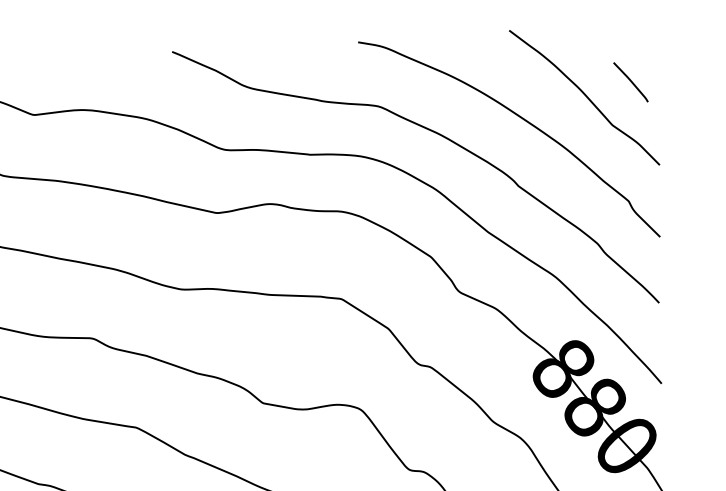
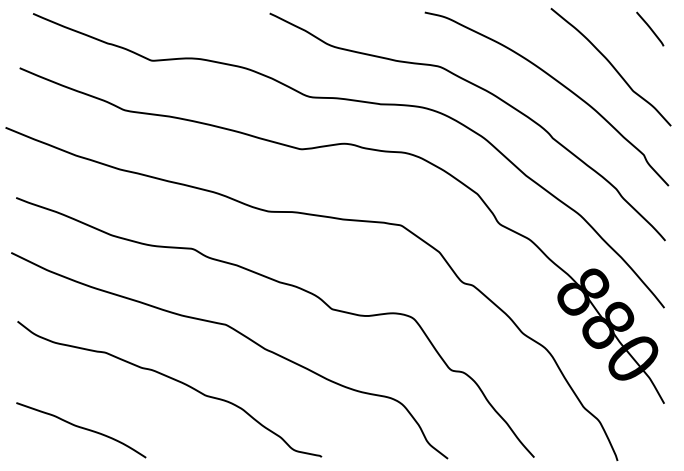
line: (631, 81) -> (650, 28), moved

